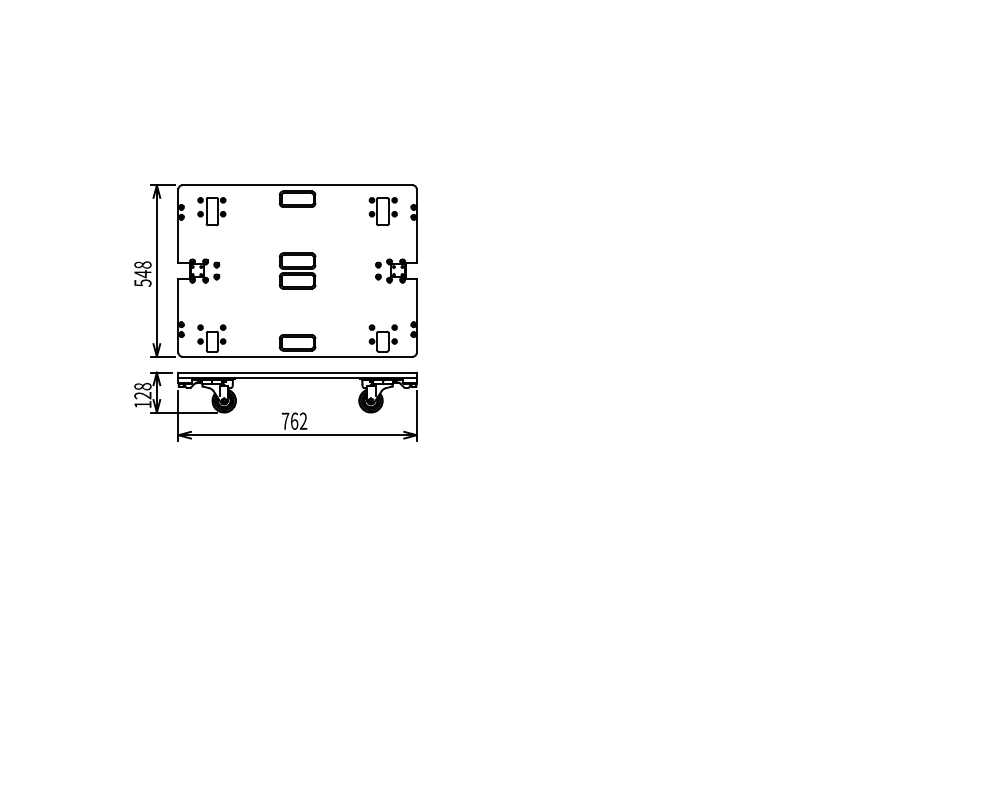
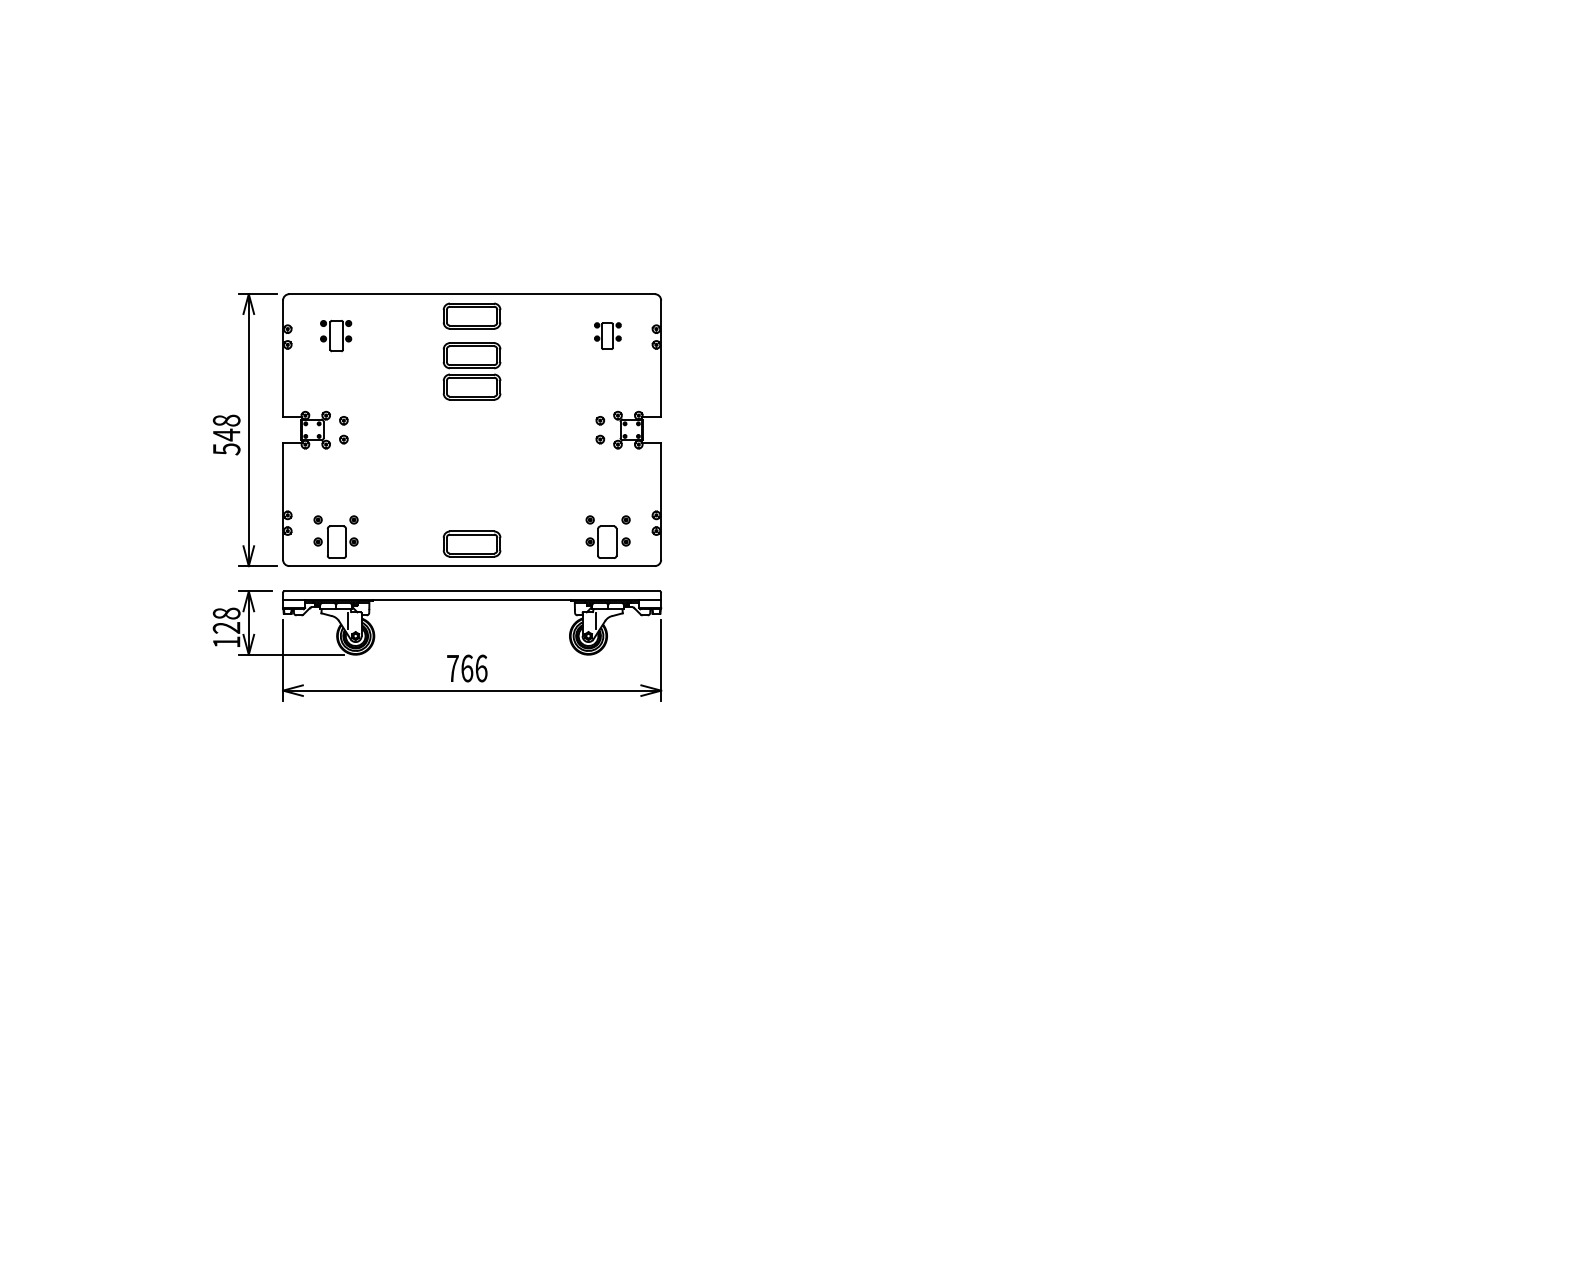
part: (211, 211) -> (335, 335), size x0.7
part: (382, 211) -> (606, 335), size x0.6
part: (297, 270) -> (471, 370), moved
text: (303, 420) -> (481, 667), 762 -> 766

